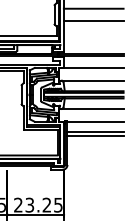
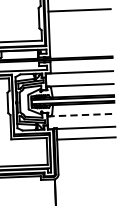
line: (93, 20) -> (79, 22), removed
line: (91, 109) -> (81, 115), solid -> dashed
line: (95, 136) -> (86, 143), removed

